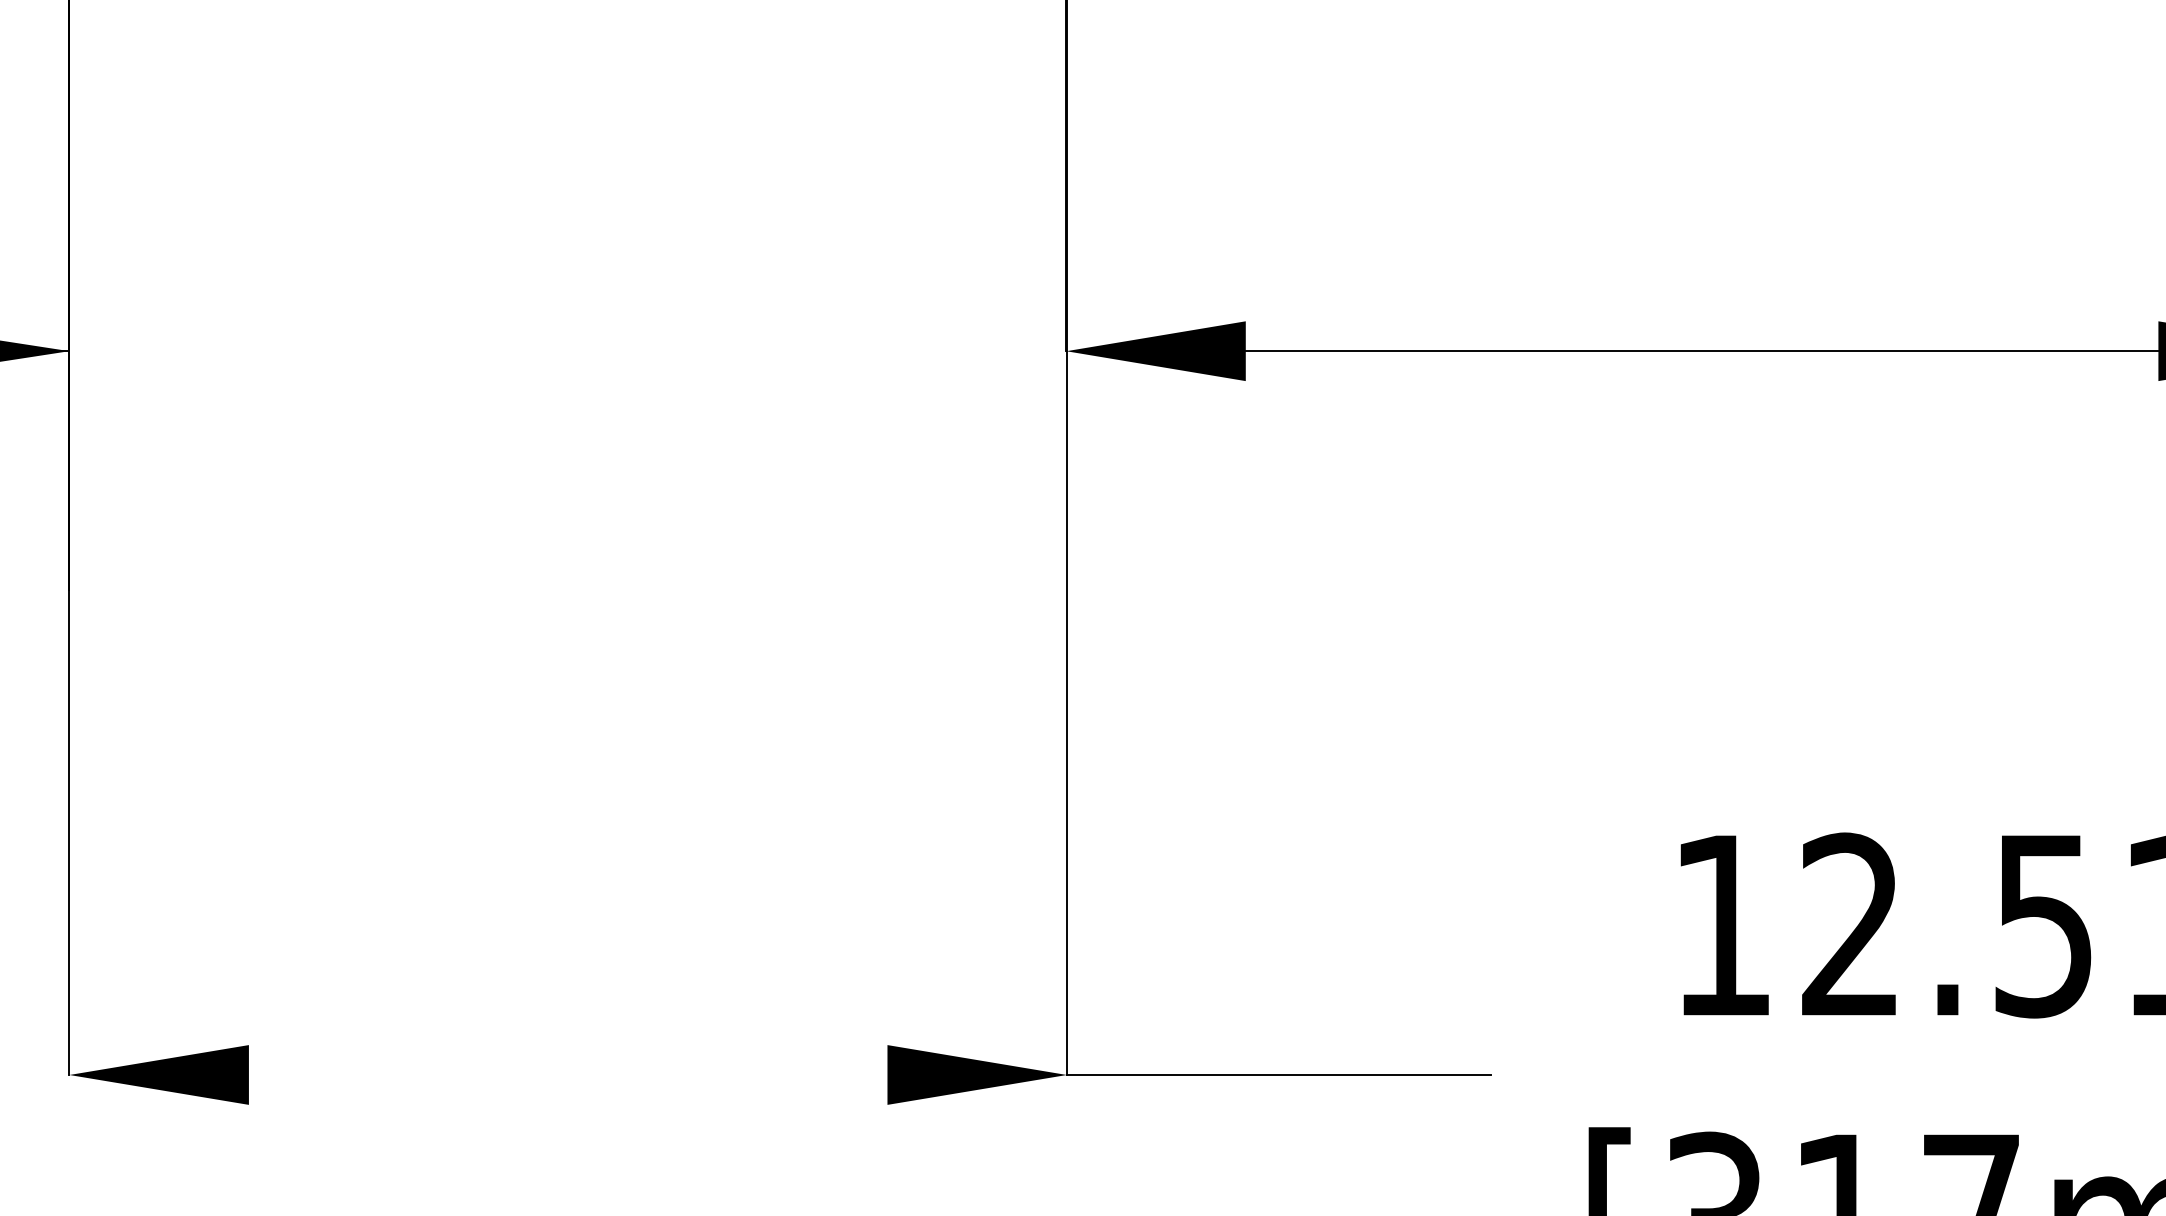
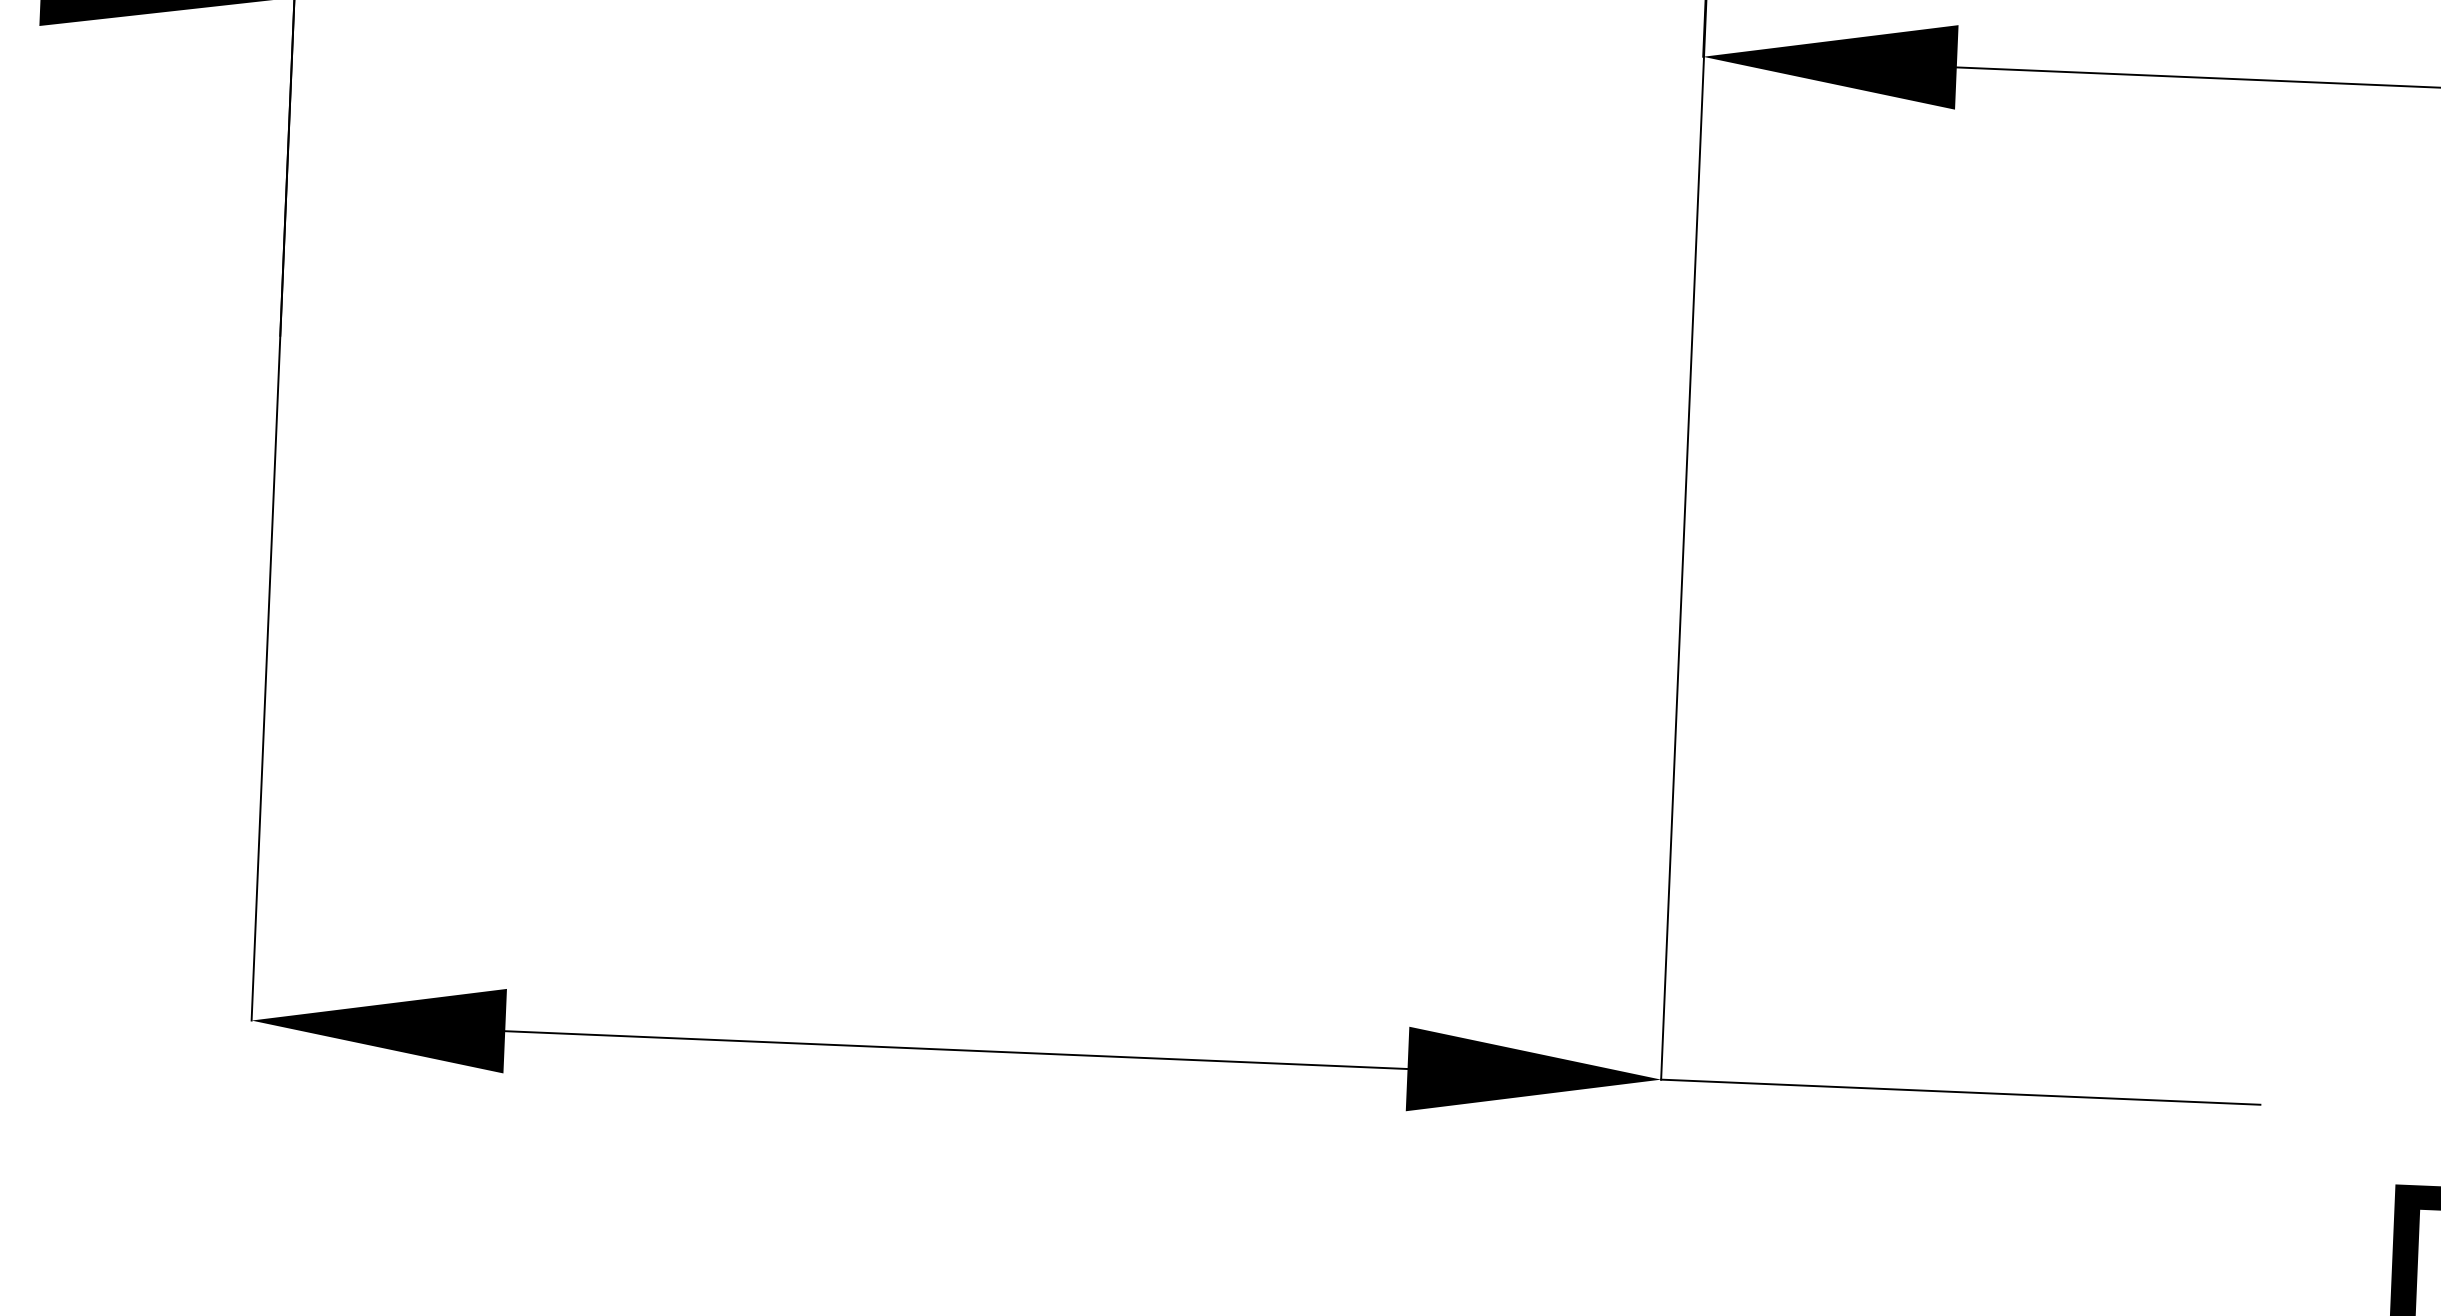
line: (567, 1074) -> (955, 1049), added

